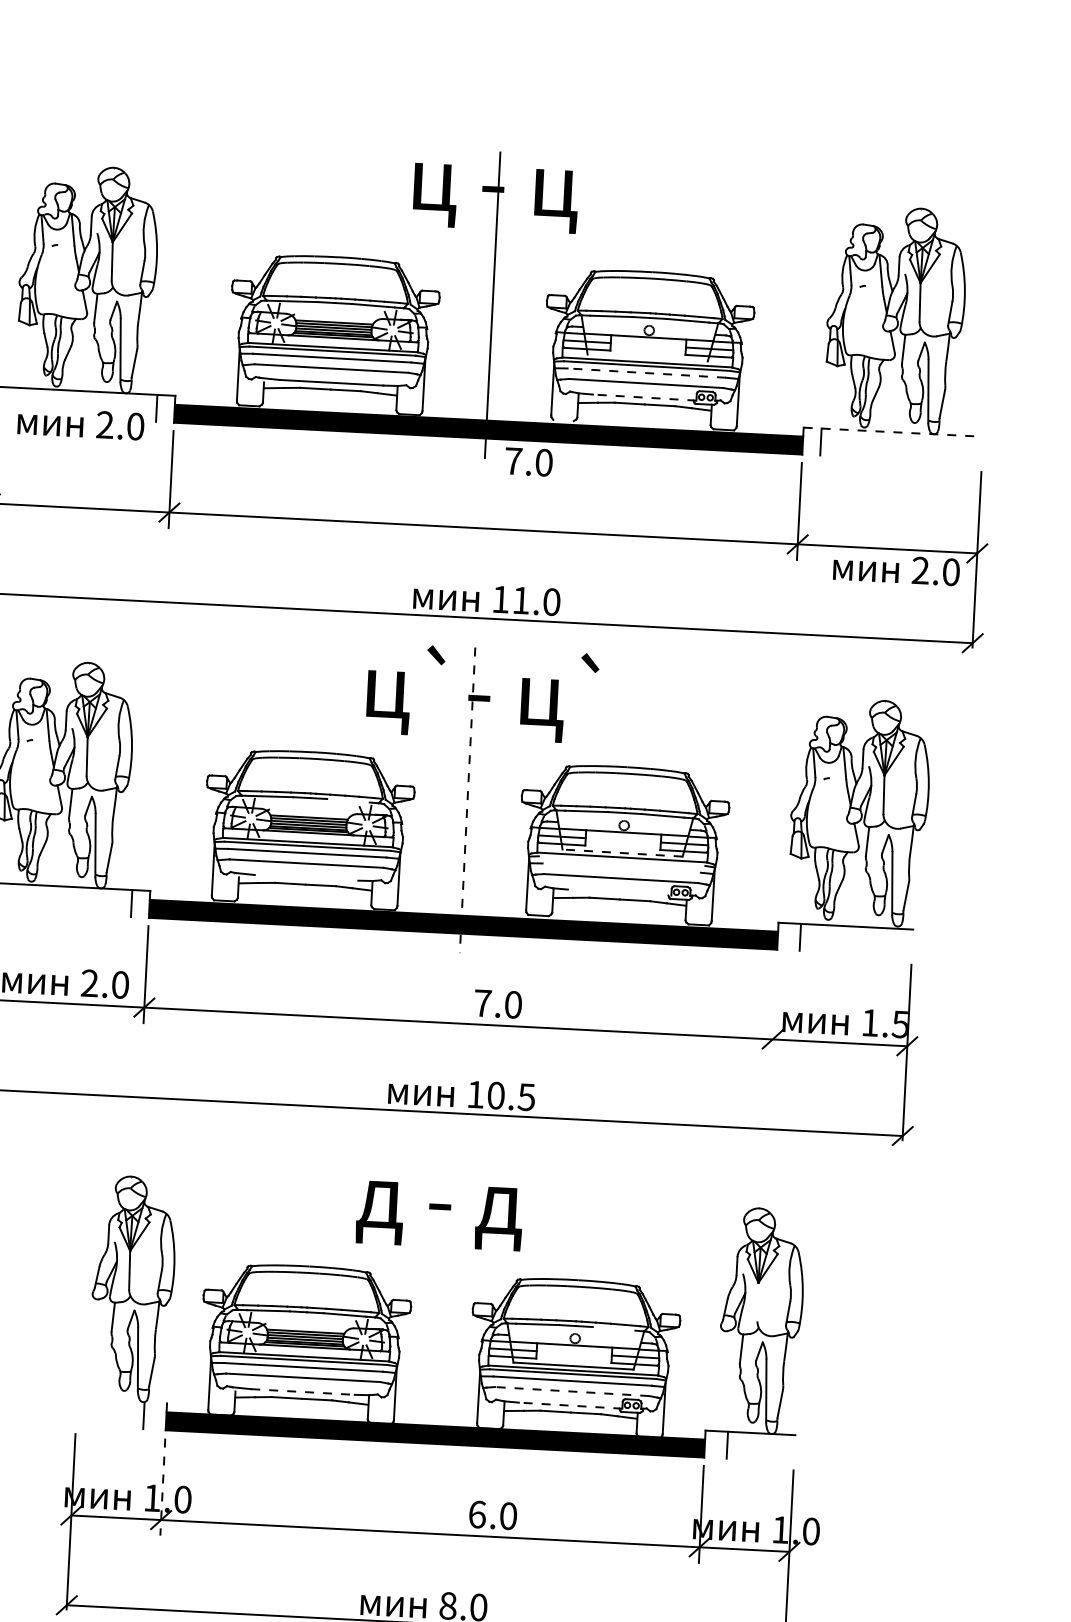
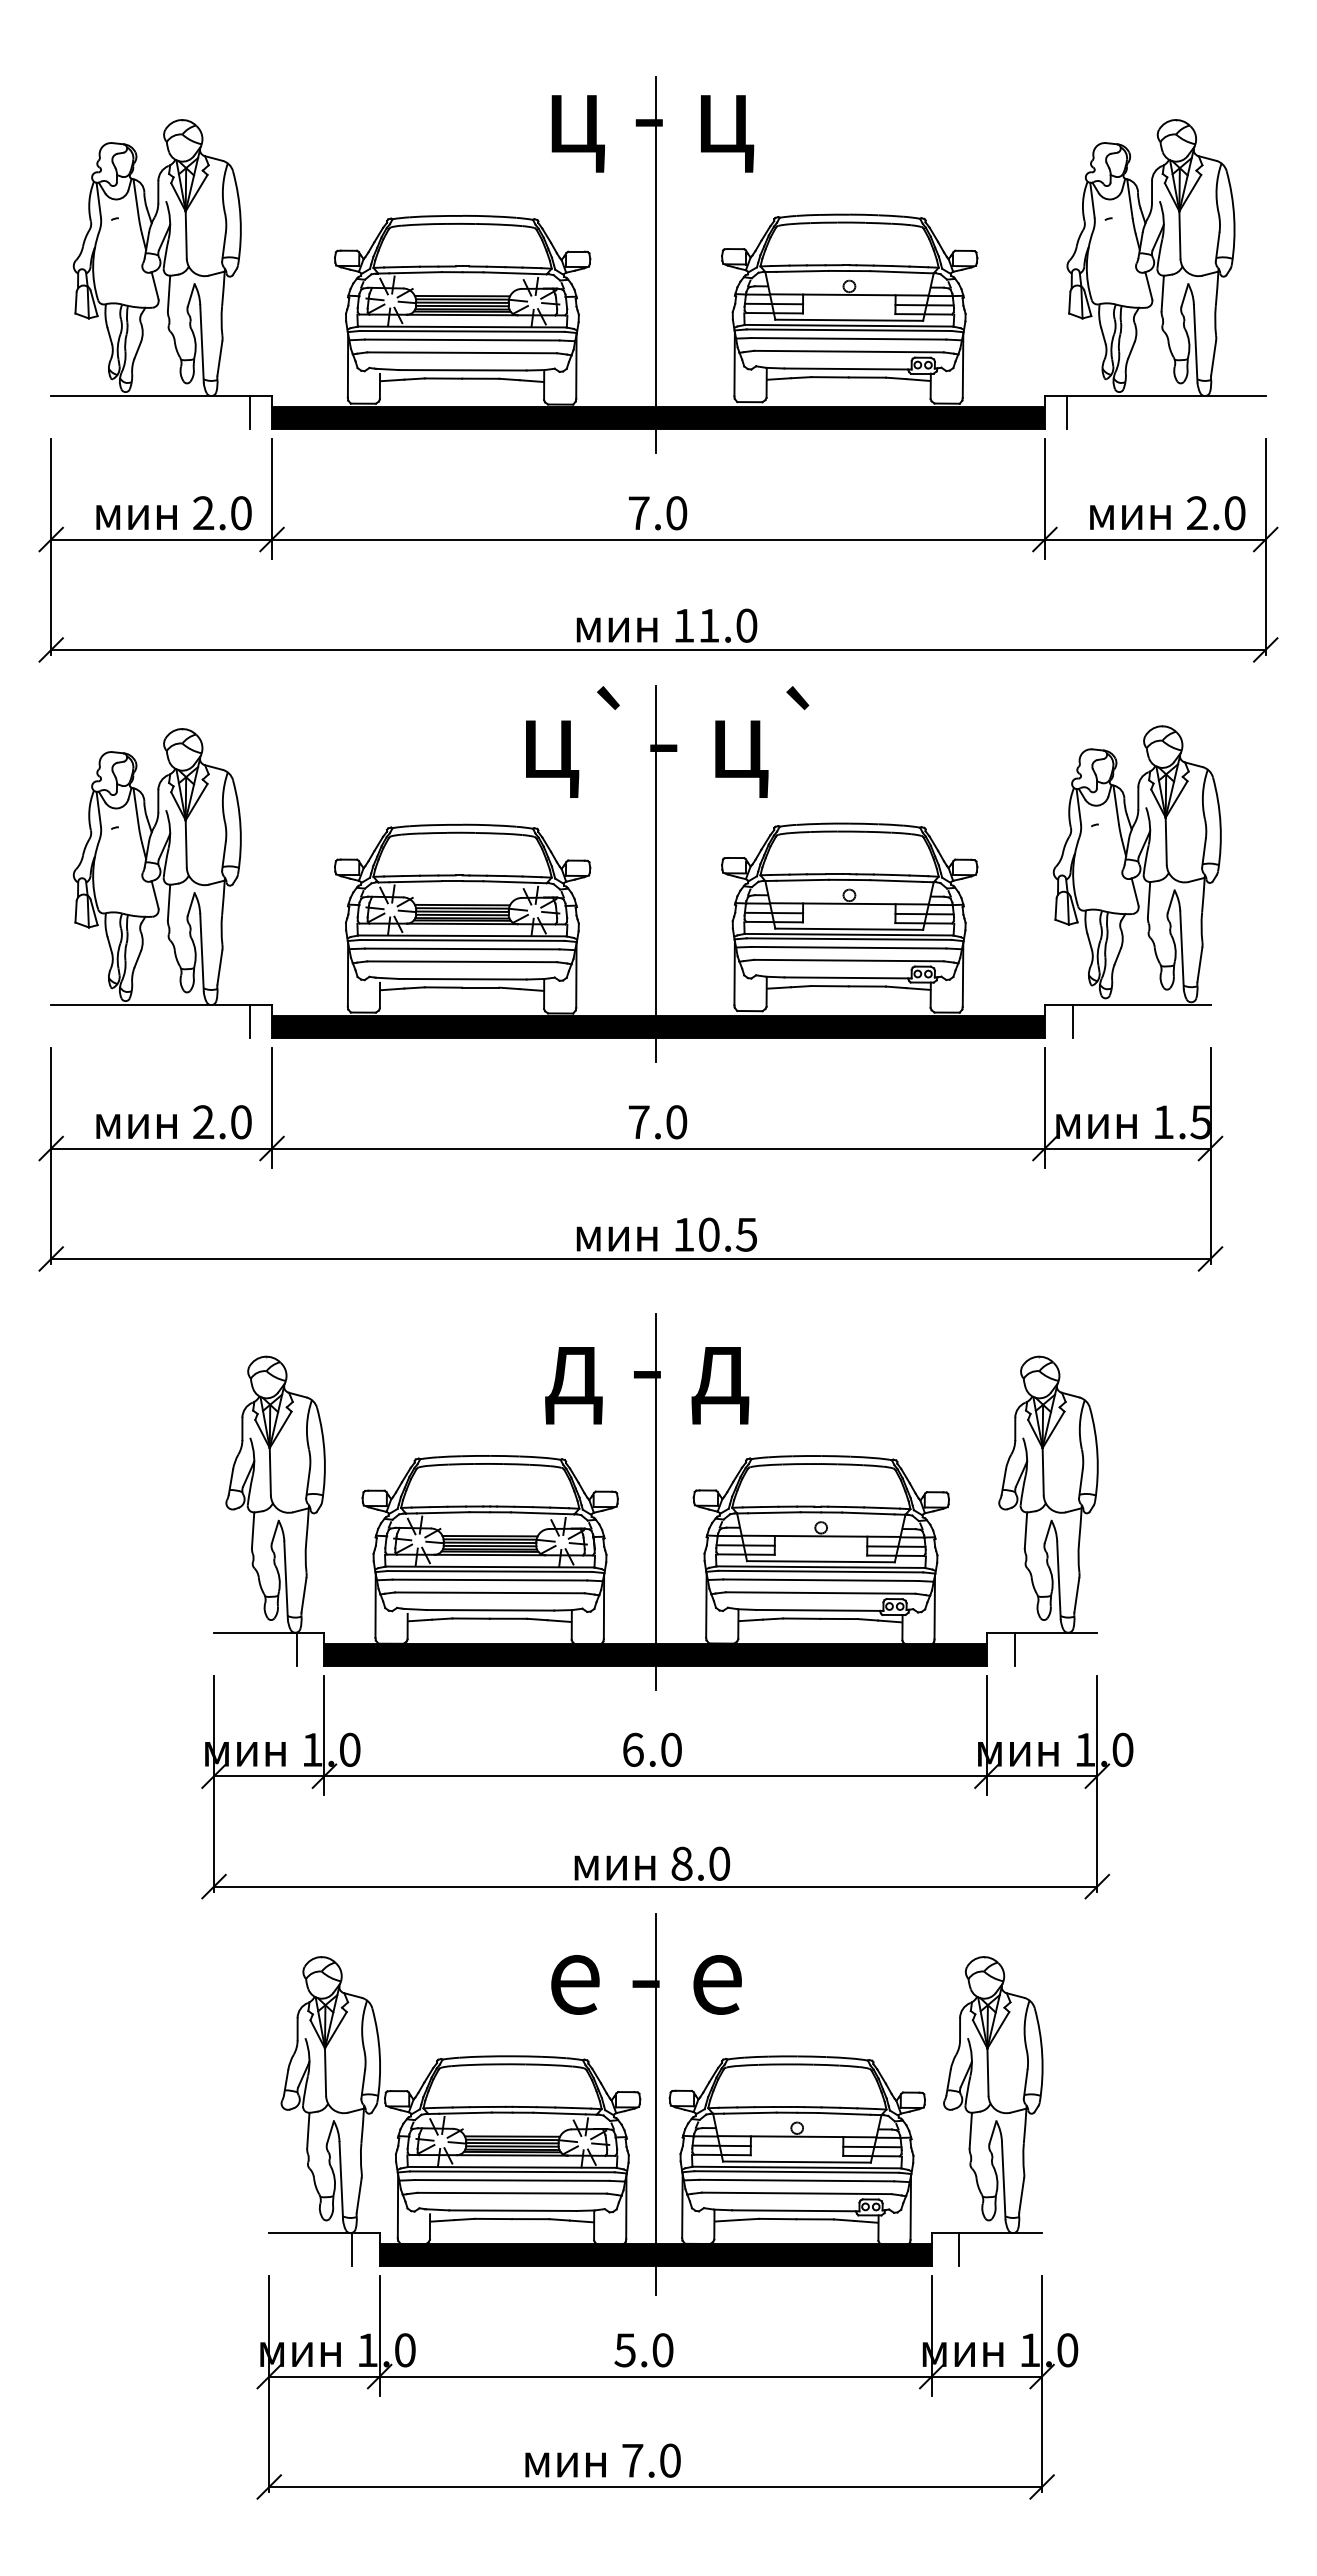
line: (647, 357) -> (849, 319), added
line: (646, 372) -> (848, 338), dashed -> solid
line: (644, 397) -> (847, 369), dashed -> solid
line: (563, 420) -> (749, 402), added
text: (80, 424) -> (173, 513), moved
line: (893, 432) -> (1155, 396), dashed -> solid
text: (529, 462) -> (658, 513), moved
text: (896, 569) -> (1167, 513), moved
line: (348, 800) -> (509, 881), added
line: (467, 800) -> (655, 874), dashed -> solid
line: (622, 853) -> (849, 929), dashed -> solid
line: (621, 860) -> (848, 938), added
line: (621, 867) -> (848, 947), added
line: (306, 877) -> (462, 978), added
line: (619, 892) -> (847, 977), added
text: (498, 1004) -> (658, 1122), moved
line: (774, 1006) -> (1044, 1107), added
line: (757, 1301) -> (1042, 1471), added
line: (441, 1310) -> (655, 1501), added
line: (614, 1328) -> (868, 1513), added
line: (571, 1391) -> (820, 1593), dashed -> solid
line: (302, 1392) -> (490, 1610), dashed -> solid
line: (122, 1400) -> (269, 1632), added
line: (570, 1405) -> (819, 1610), dashed -> solid
line: (162, 1486) -> (324, 1735), dashed -> solid
text: (493, 1515) -> (652, 1749), moved

